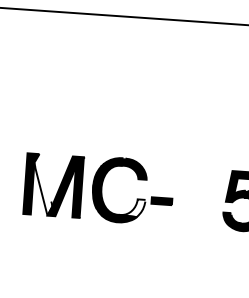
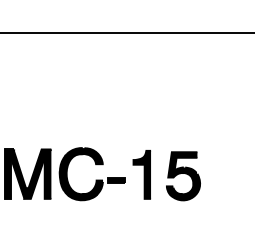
fill: (42, 183) -> (18, 173), added
part: (193, 195) -> (141, 174), added
fill: (132, 207) -> (92, 187), added

